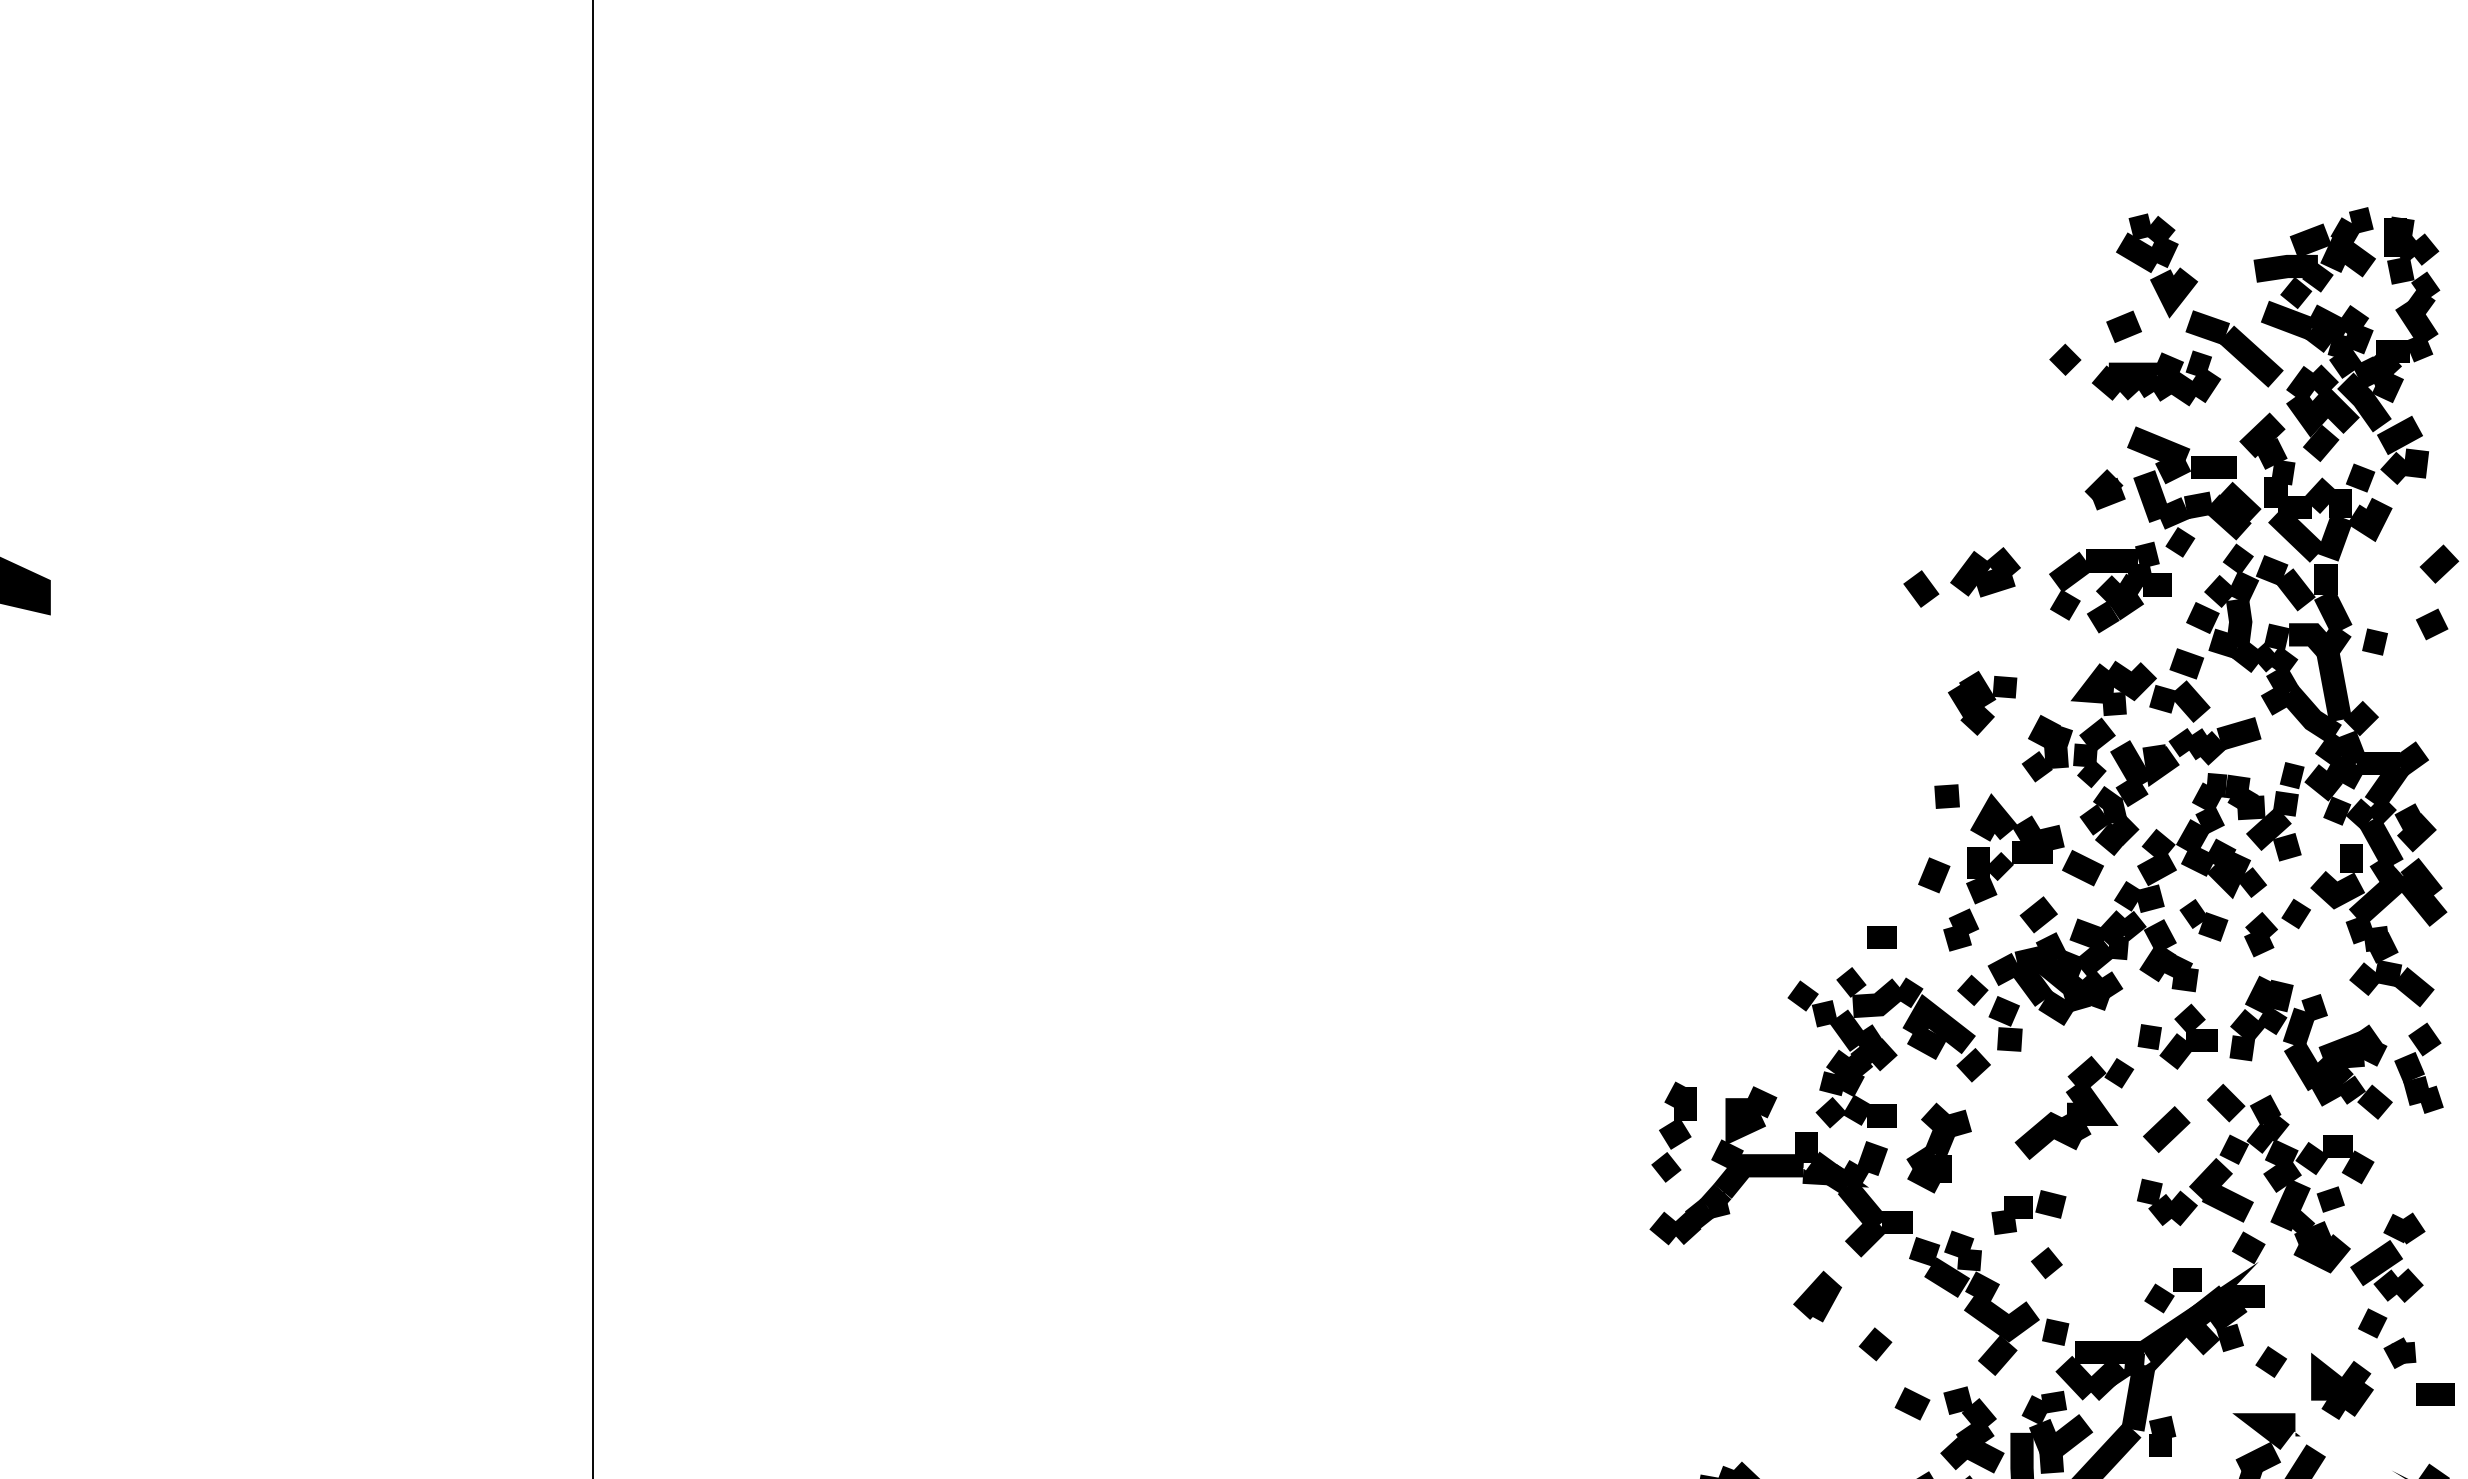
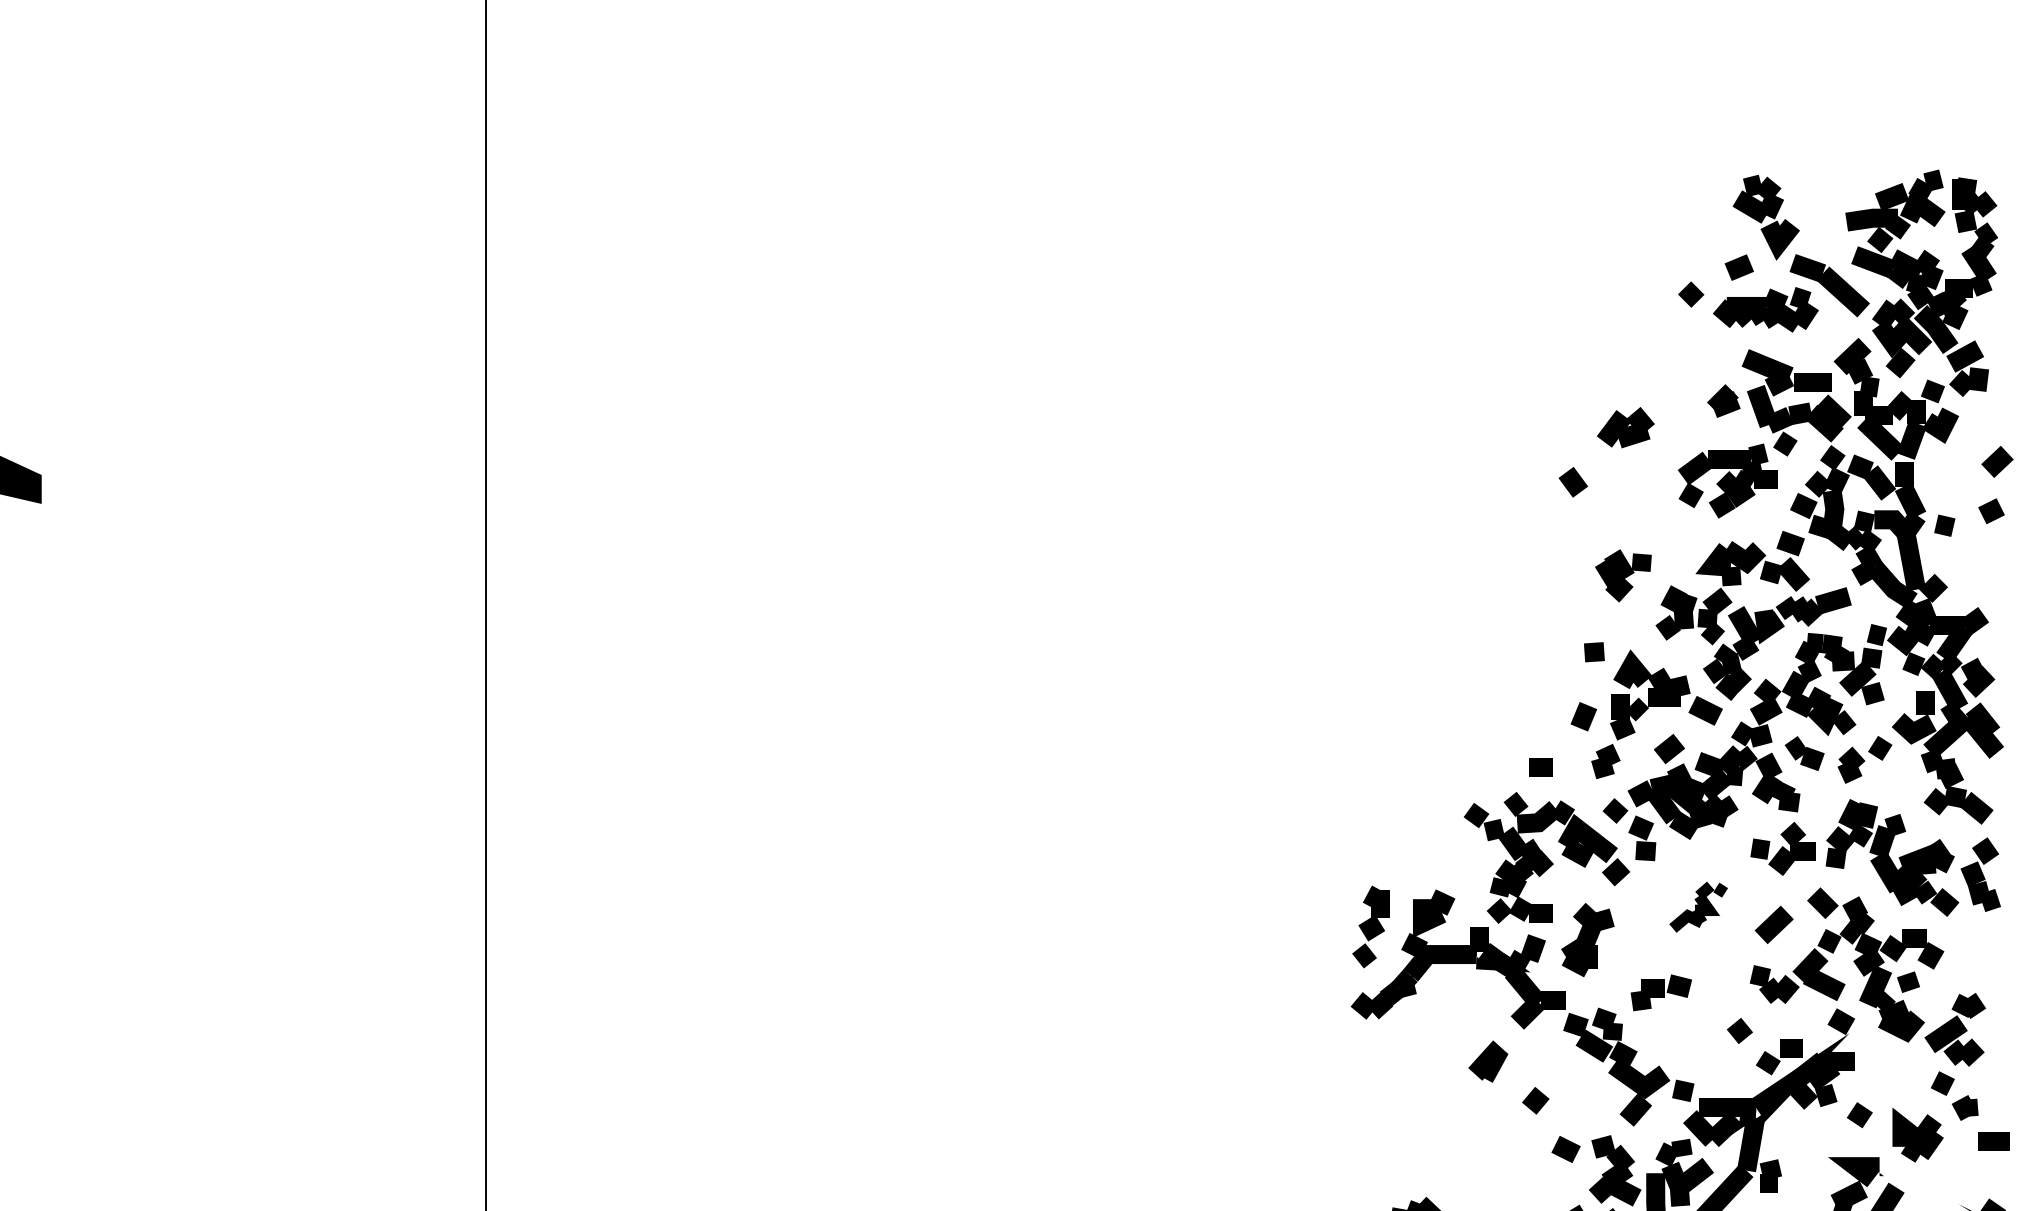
part: (1985, 572) -> (1625, 427), moved
part: (2074, 1107) -> (1698, 906), size x0.6
line: (2046, 1263) -> (1739, 1031), moved

